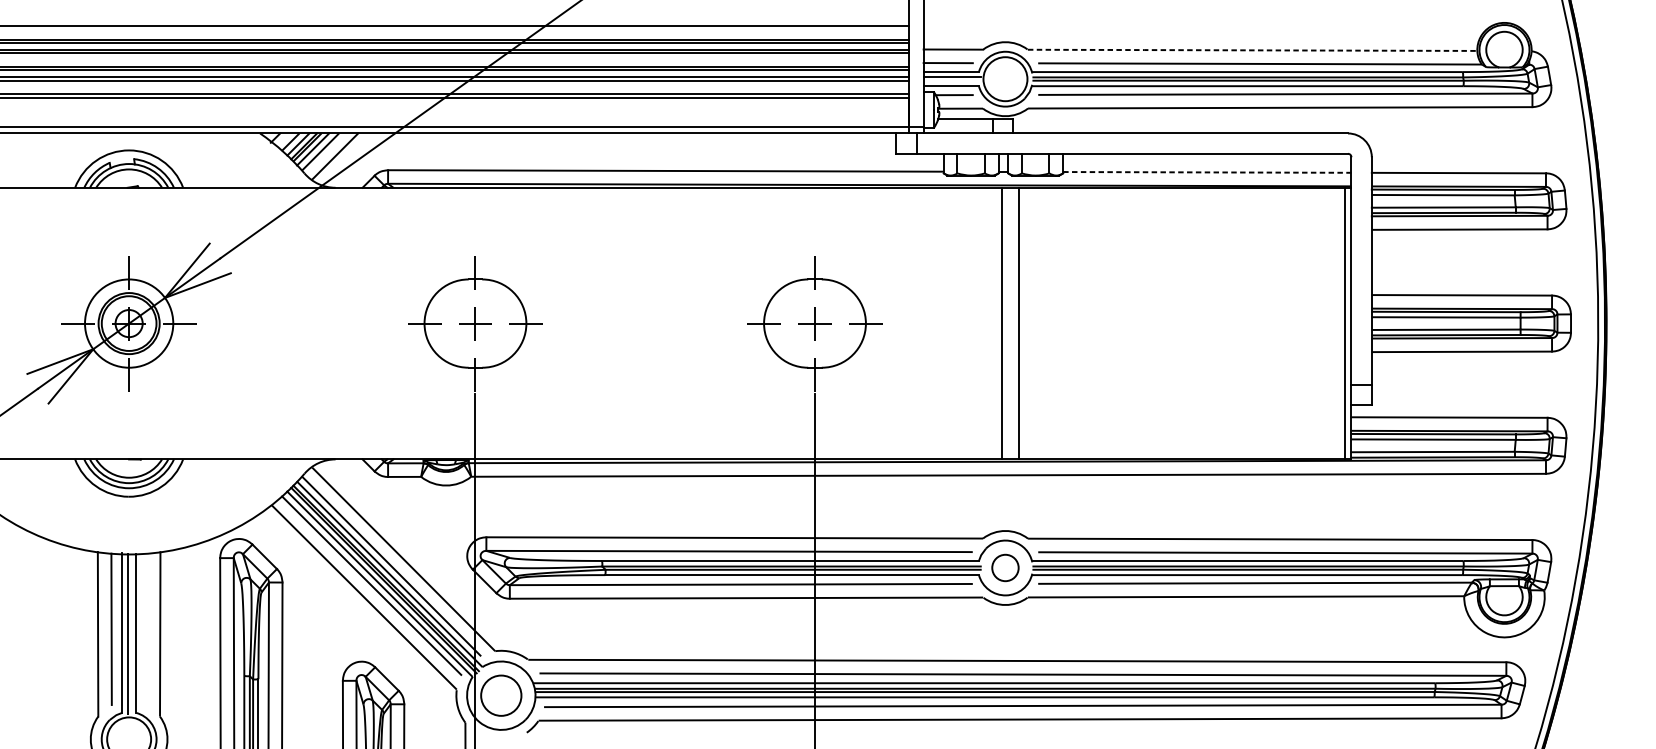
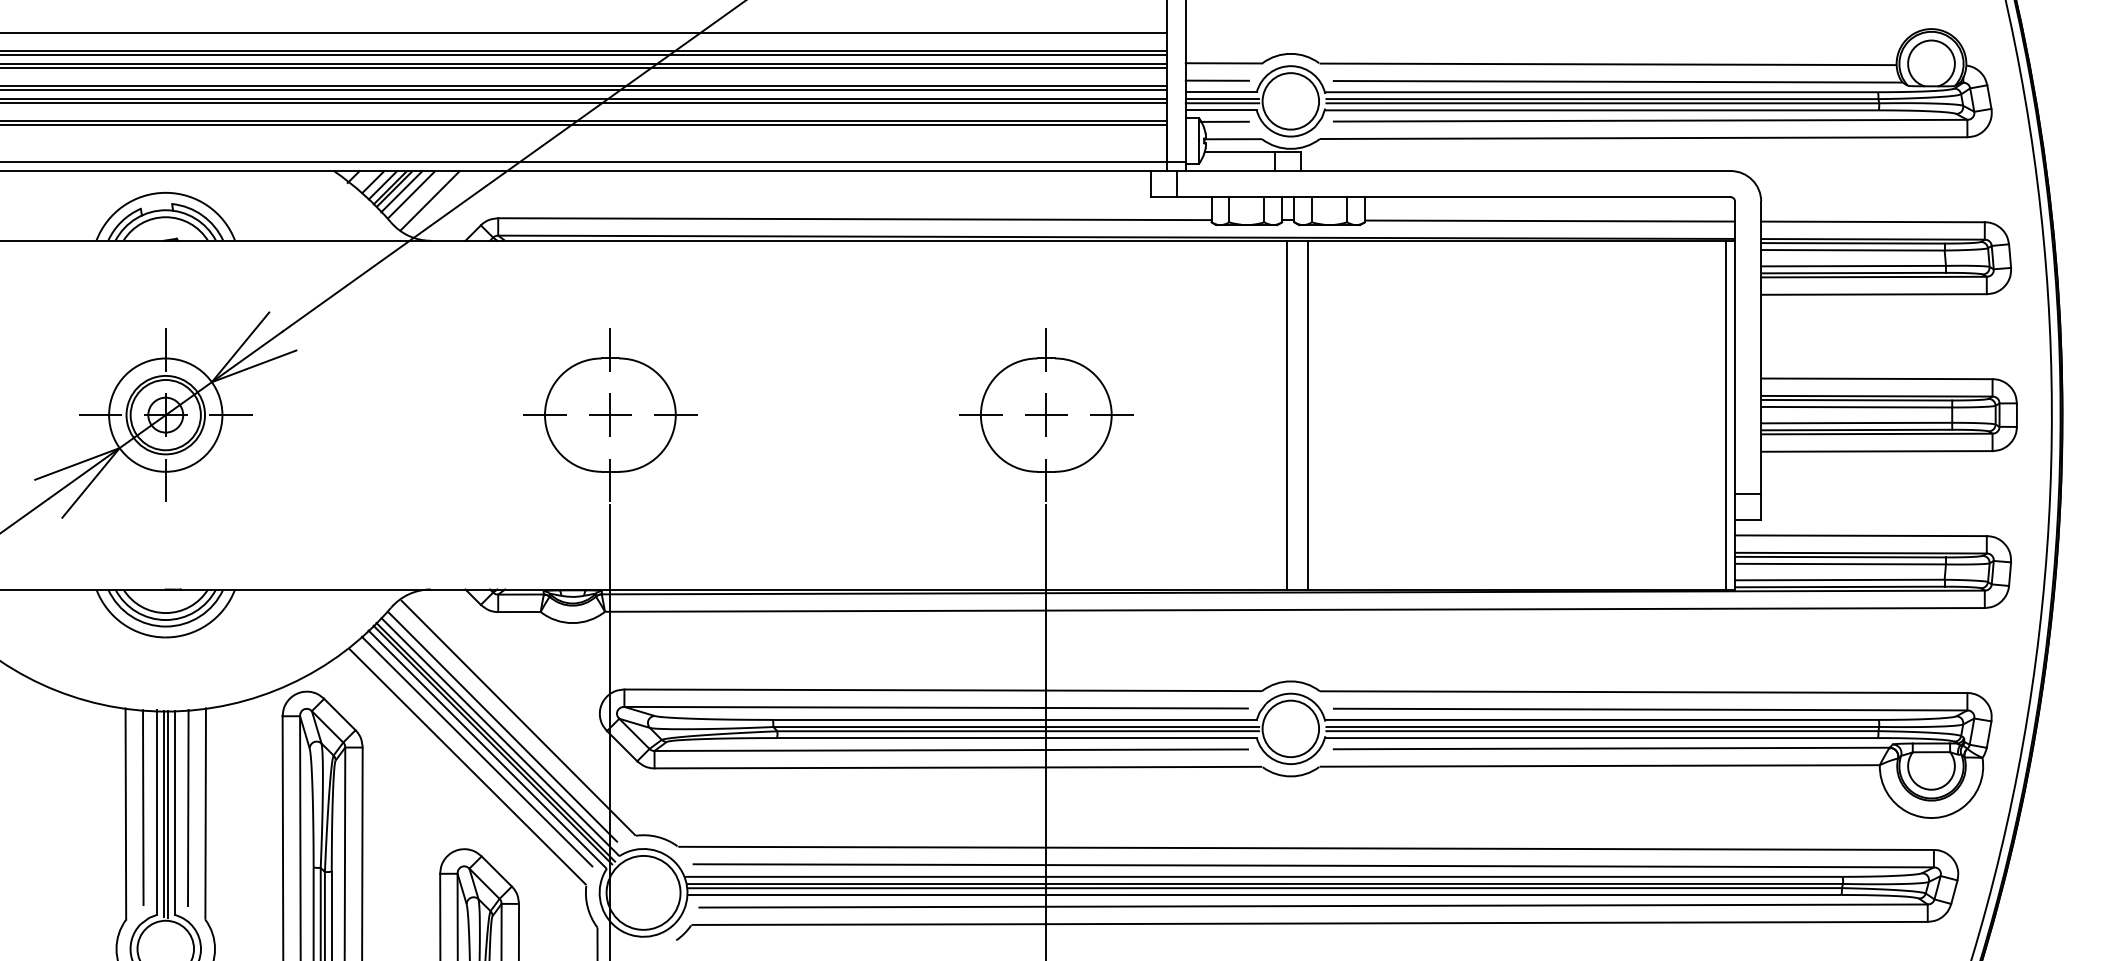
line: (1252, 50) -> (1607, 64), dashed -> solid
line: (952, 80) -> (1222, 103), added
line: (1206, 172) -> (1549, 221), dashed -> solid
circle: (1005, 567) -> (1290, 728), size x1.67
line: (146, 629) -> (188, 808), added
line: (130, 633) -> (167, 813), added
circle: (501, 695) -> (643, 892), size x1.43

